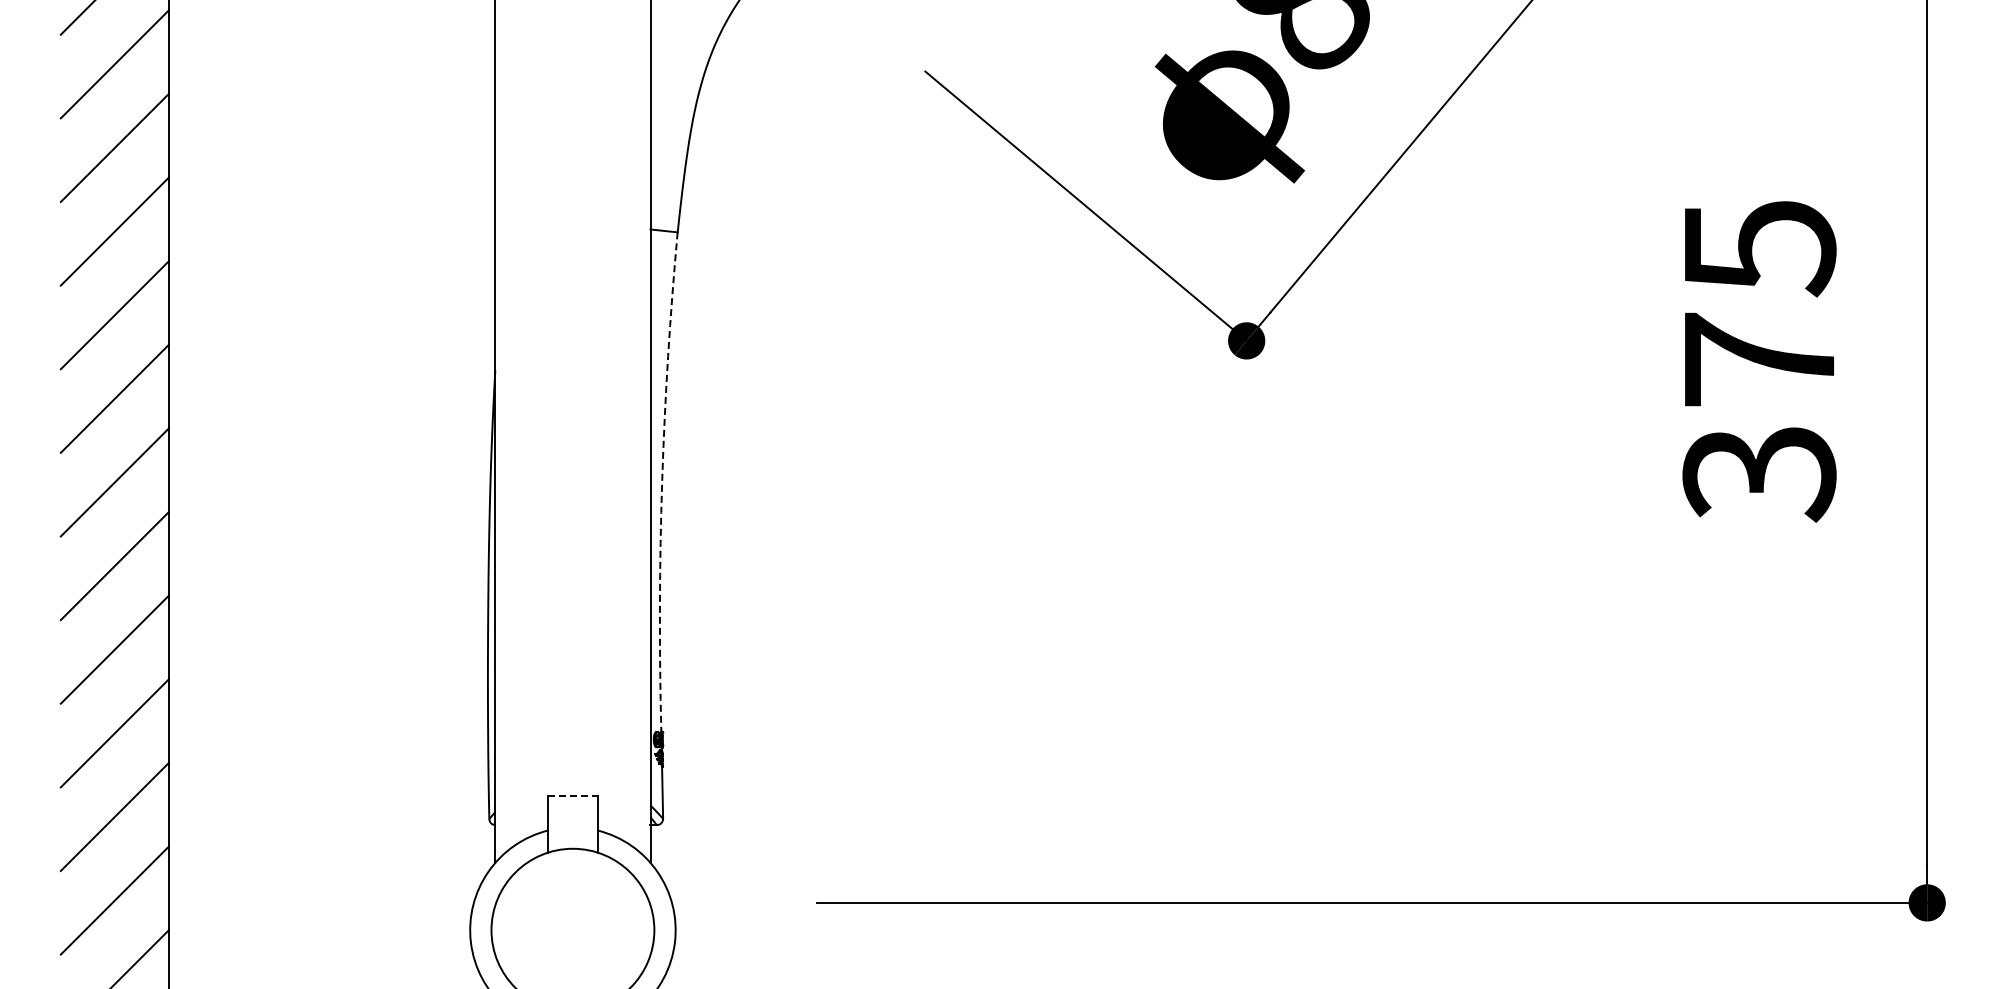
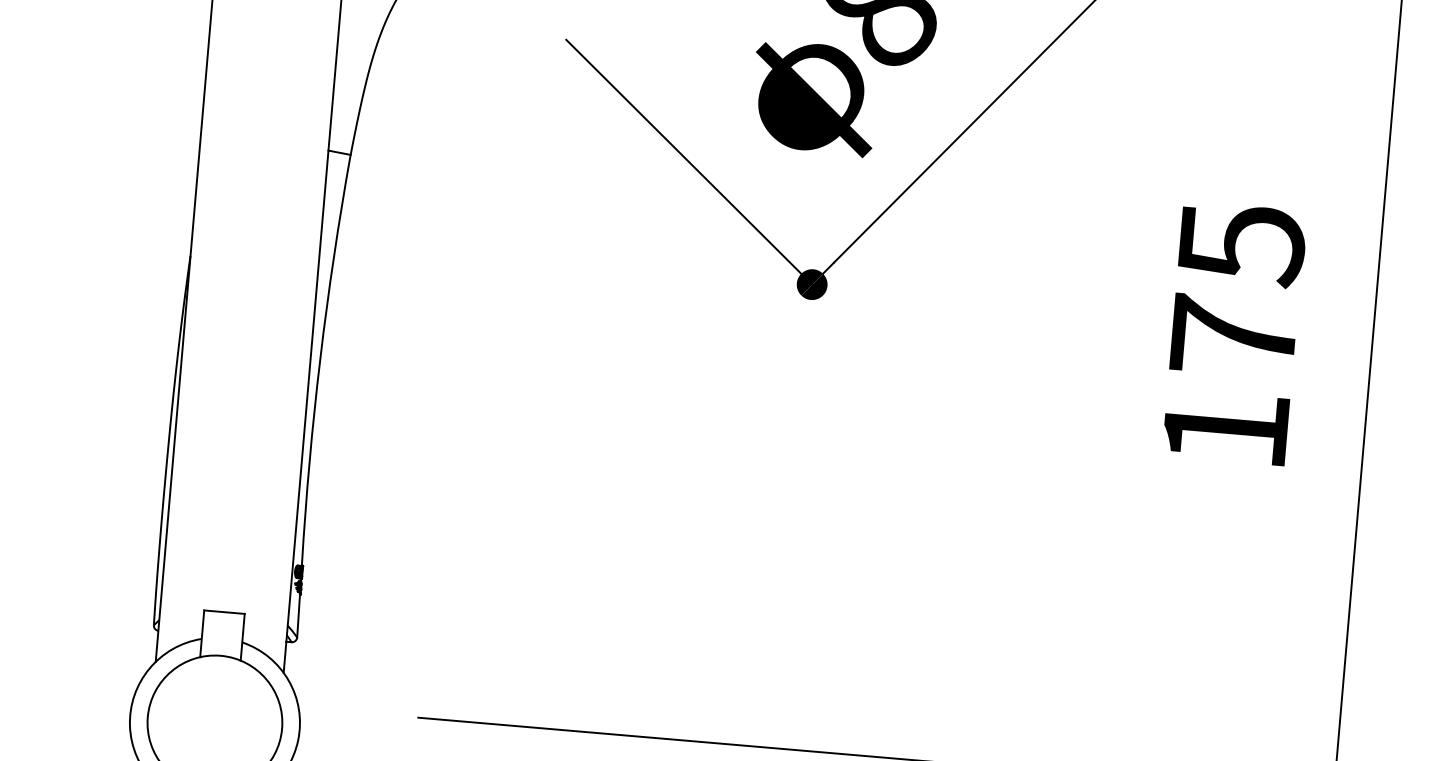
text: (1759, 474) -> (1225, 431), 375 -> 175
arc: (662, 481) -> (320, 359), dashed -> solid
line: (572, 795) -> (224, 611), dashed -> solid

